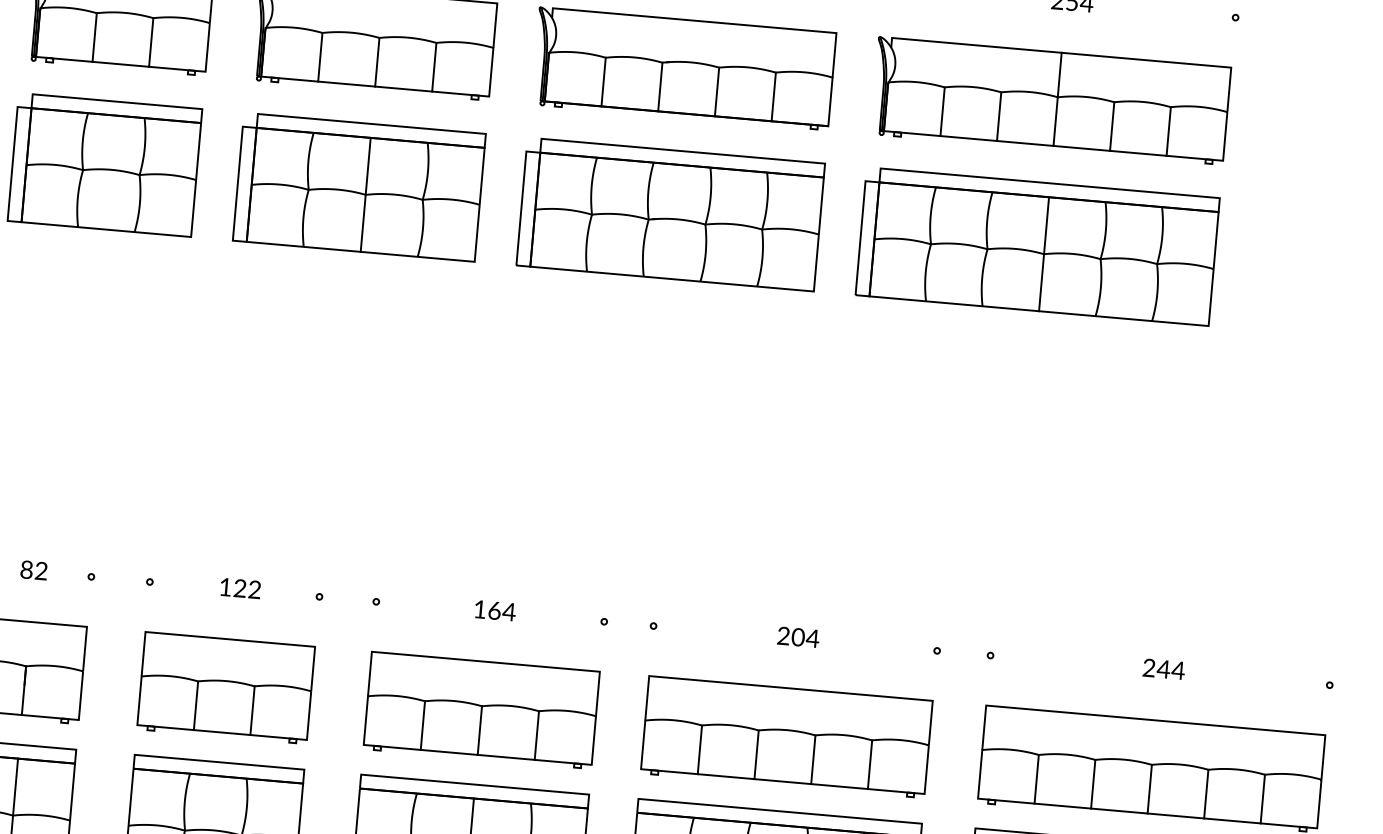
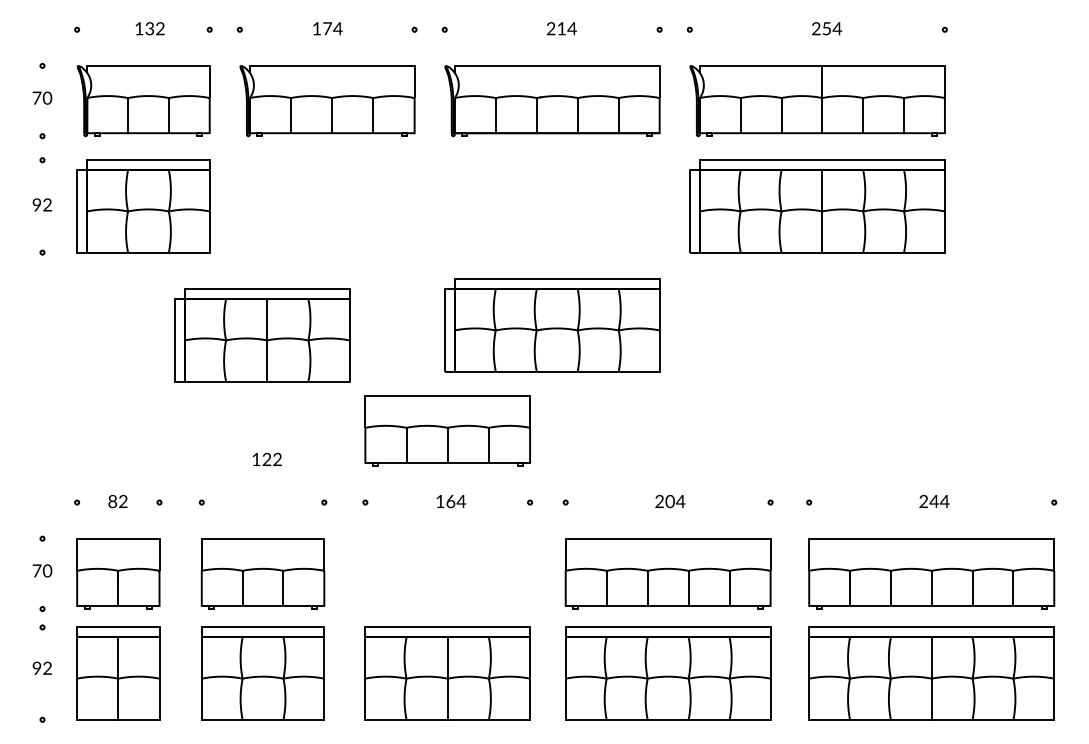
part: (359, 187) -> (262, 335), moved
part: (671, 214) -> (552, 325), moved
text: (239, 588) -> (266, 459), moved
part: (481, 709) -> (447, 430), moved

